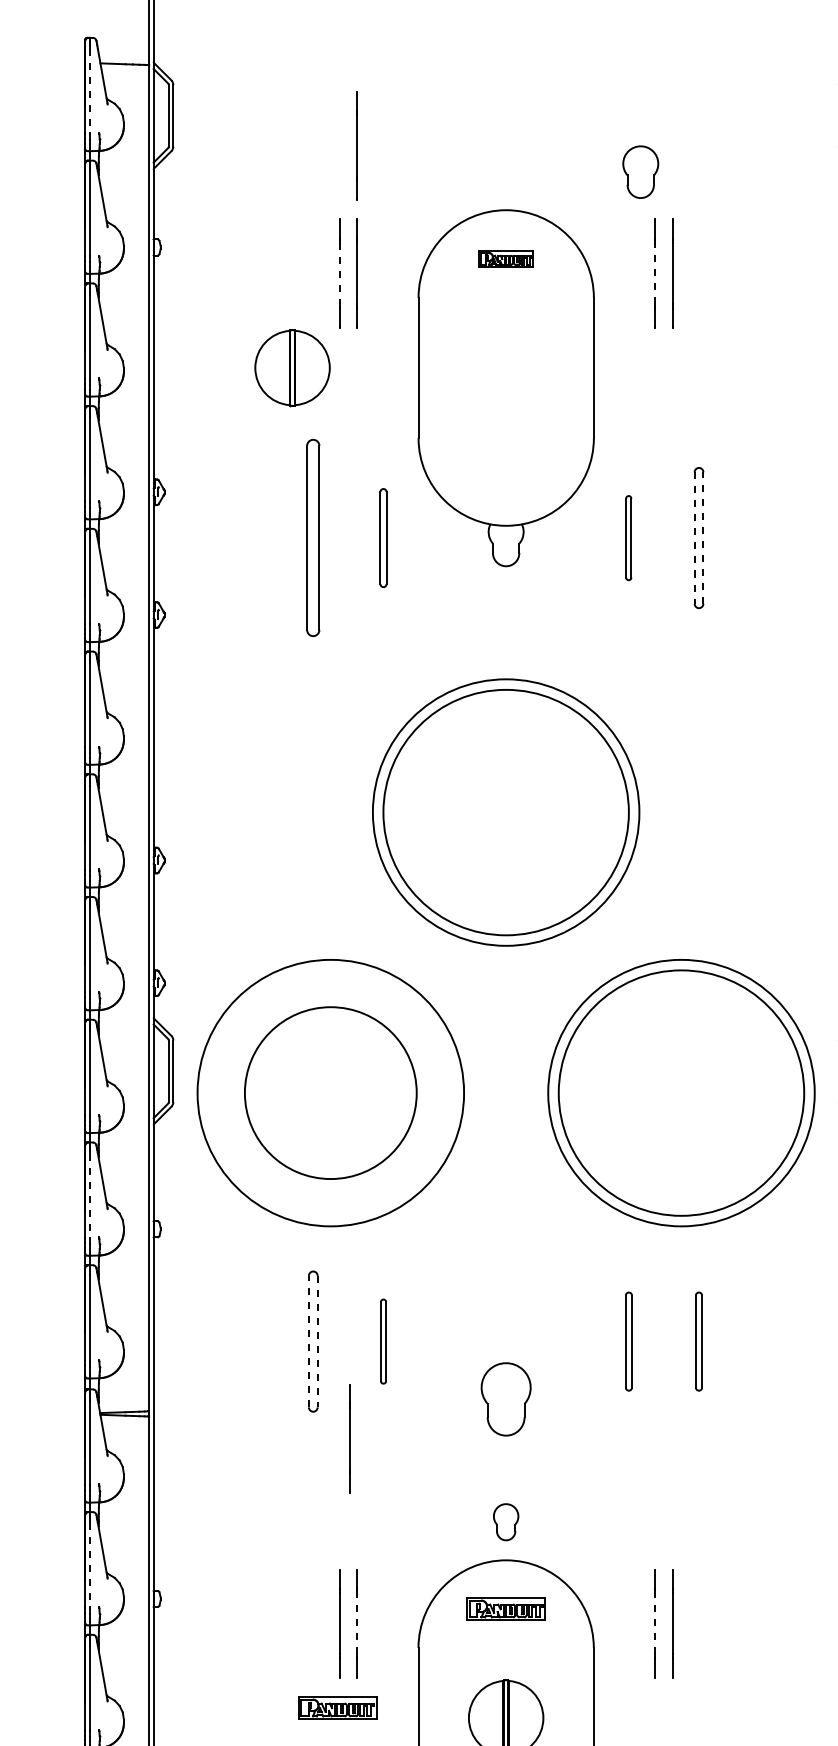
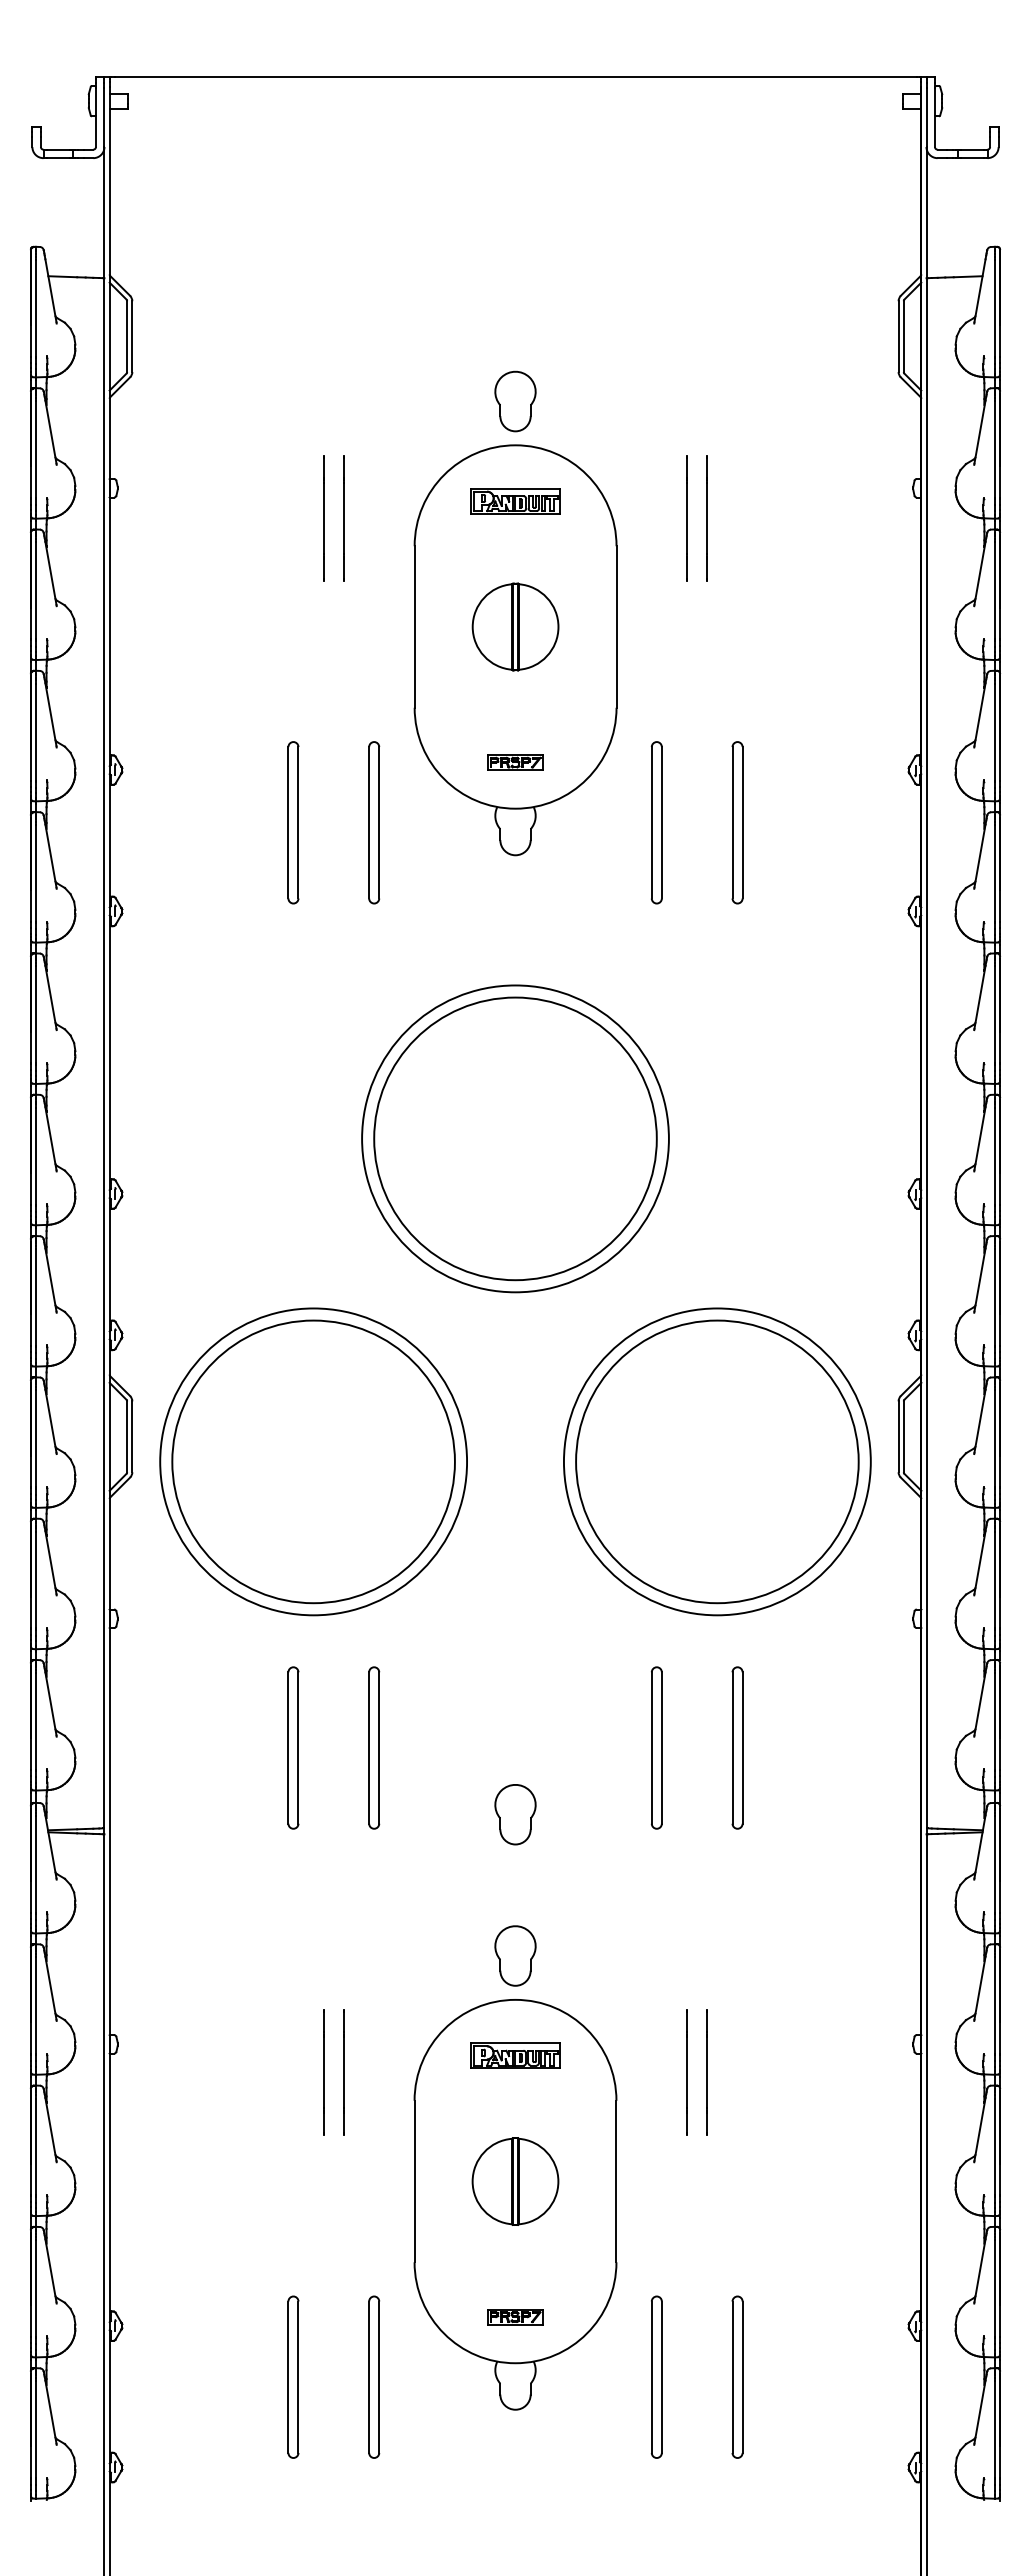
line: (89, 91) -> (35, 308), dashed -> solid
line: (356, 146) -> (343, 371), removed
part: (640, 172) -> (515, 401), moved
part: (506, 259) -> (515, 501), size x1.43
line: (655, 272) -> (687, 517), dashed -> solid
line: (339, 273) -> (323, 518), dashed -> solid
part: (292, 367) -> (515, 626), moved
part: (506, 485) -> (515, 762), added
part: (313, 537) -> (293, 822), size x0.71
part: (383, 537) -> (374, 822), size x1.43
part: (628, 537) -> (656, 822), size x1.67
line: (694, 537) -> (732, 822), dashed -> solid
line: (703, 537) -> (742, 822), dashed -> solid
circle: (330, 1092) -> (313, 1461), size x1.43
line: (89, 1196) -> (35, 1580), dashed -> solid
part: (383, 1341) -> (374, 1747), size x1.67
part: (628, 1341) -> (656, 1747), size x1.43
part: (698, 1341) -> (737, 1747), size x1.43
line: (308, 1342) -> (288, 1748), dashed -> solid
line: (317, 1342) -> (298, 1748), dashed -> solid
part: (506, 1399) -> (515, 1814), size x0.71
line: (348, 1438) -> (334, 1859), removed
part: (506, 1521) -> (515, 1955), size x1.43
line: (89, 1566) -> (35, 2006), dashed -> solid
line: (356, 1623) -> (343, 2072), dashed -> solid
line: (655, 1623) -> (687, 2072), dashed -> solid
part: (337, 1707) -> (321, 2169), removed

